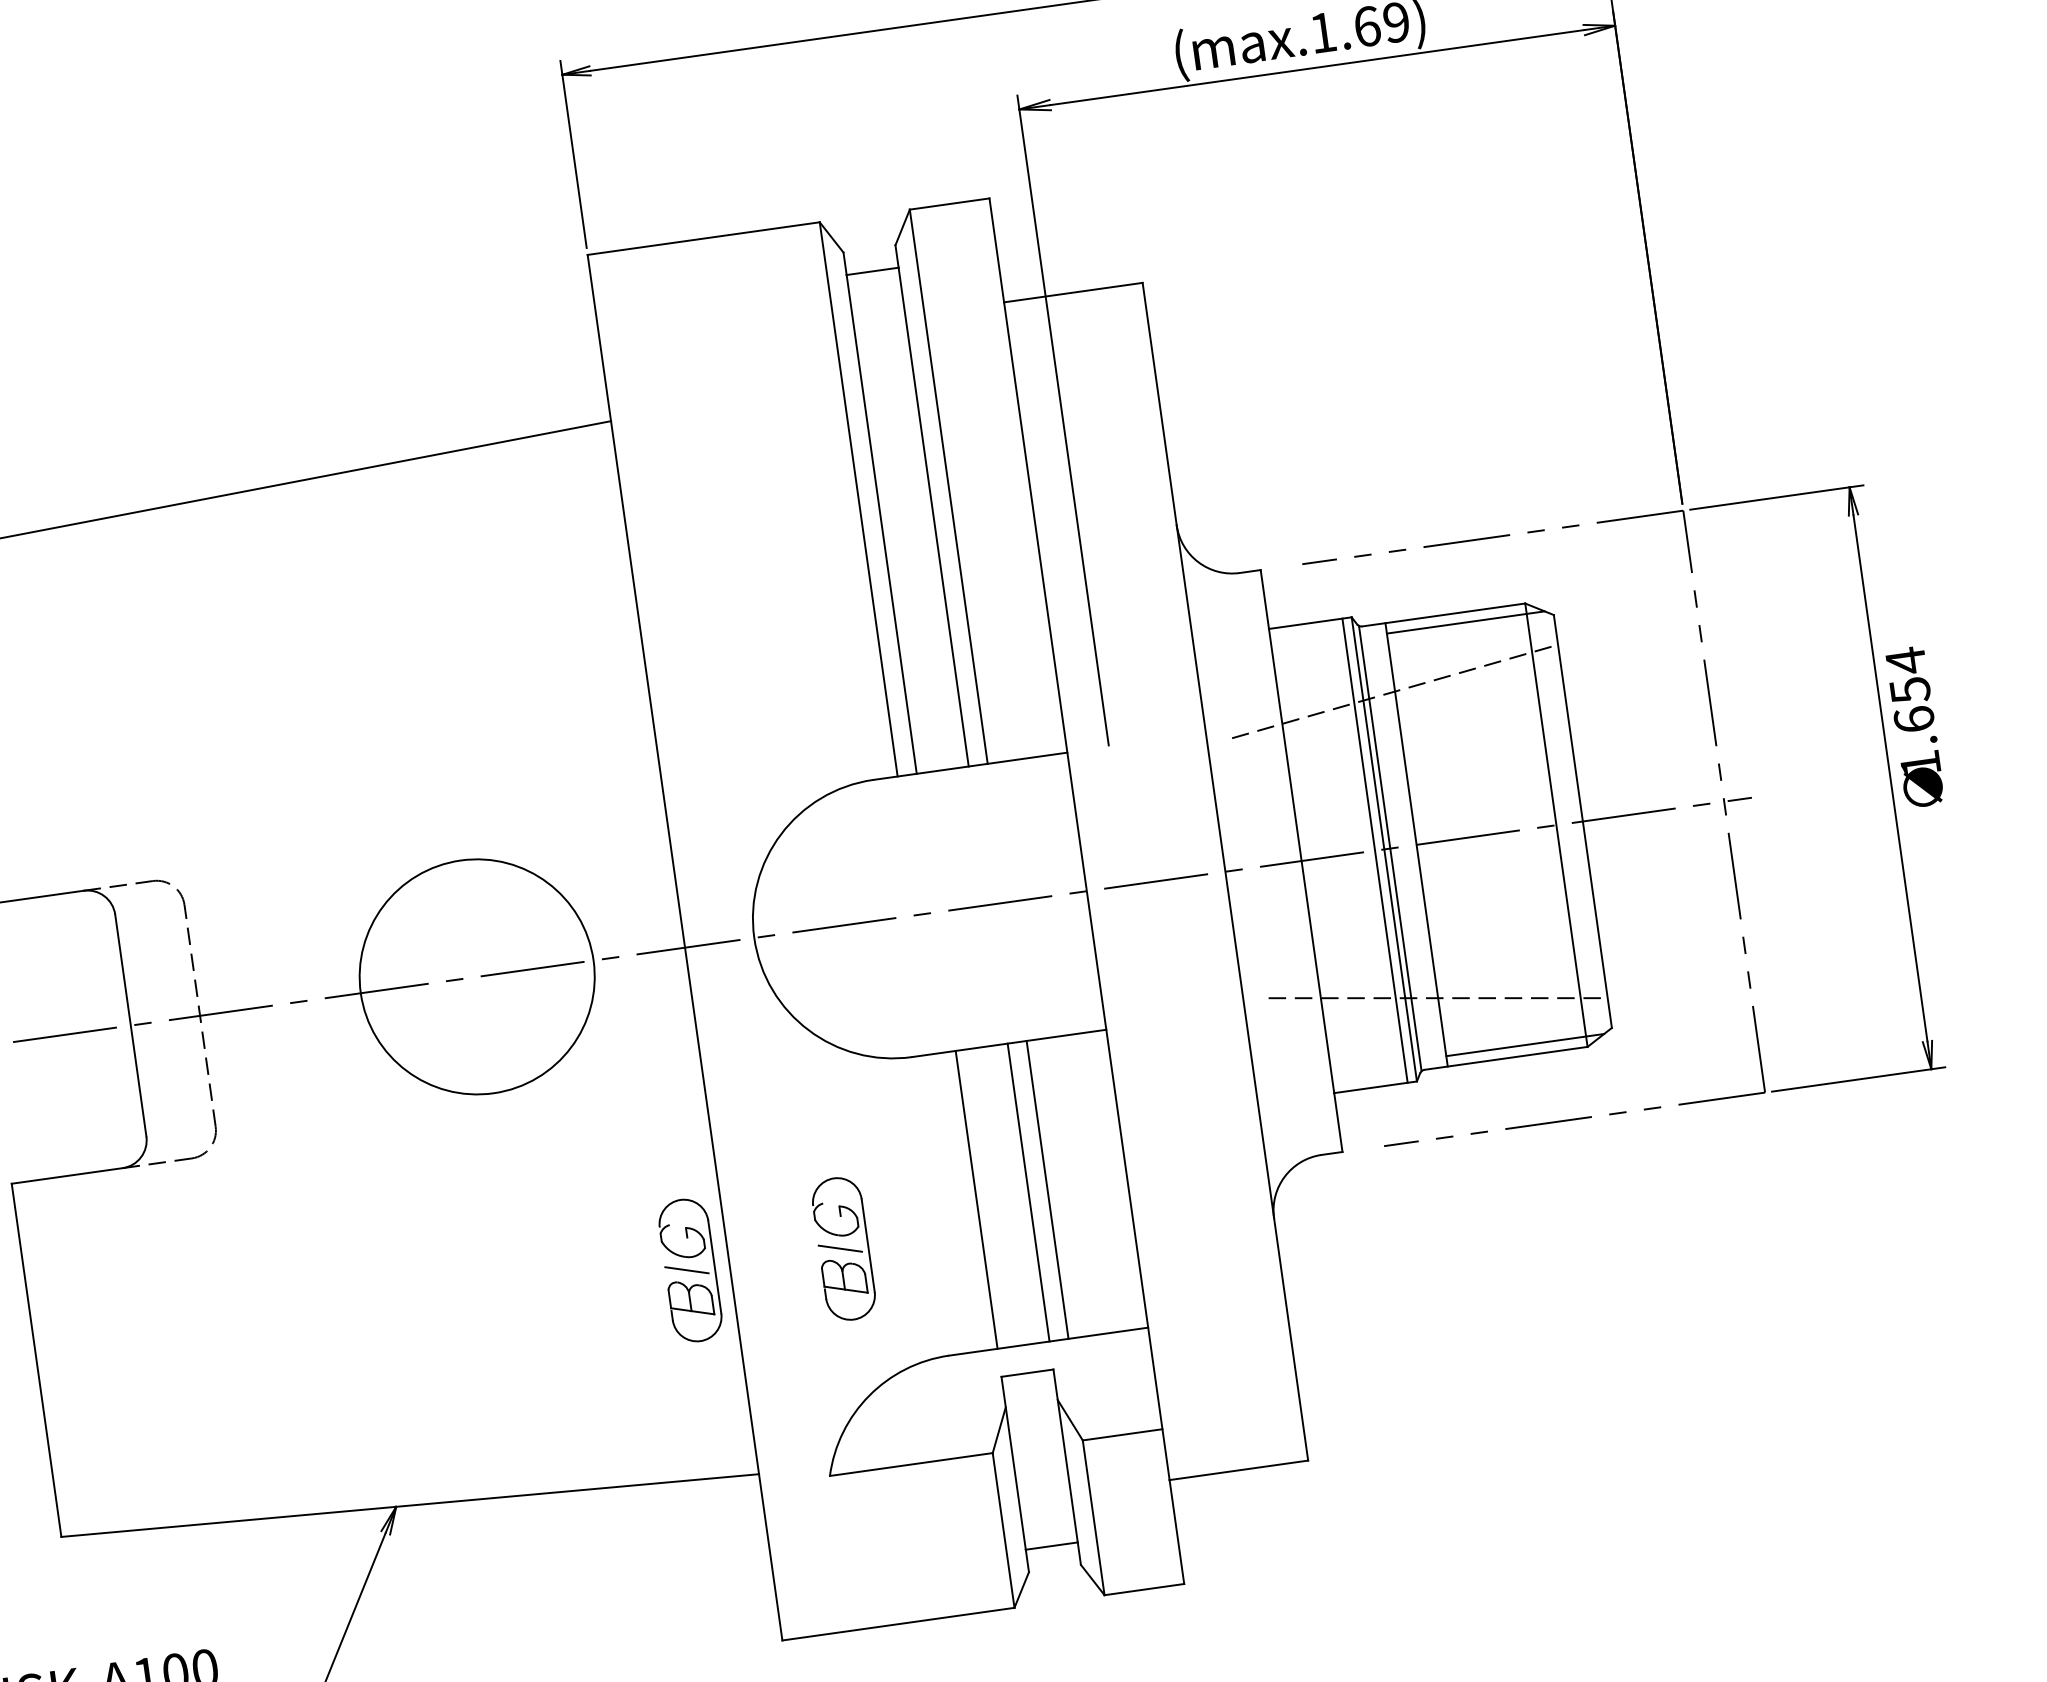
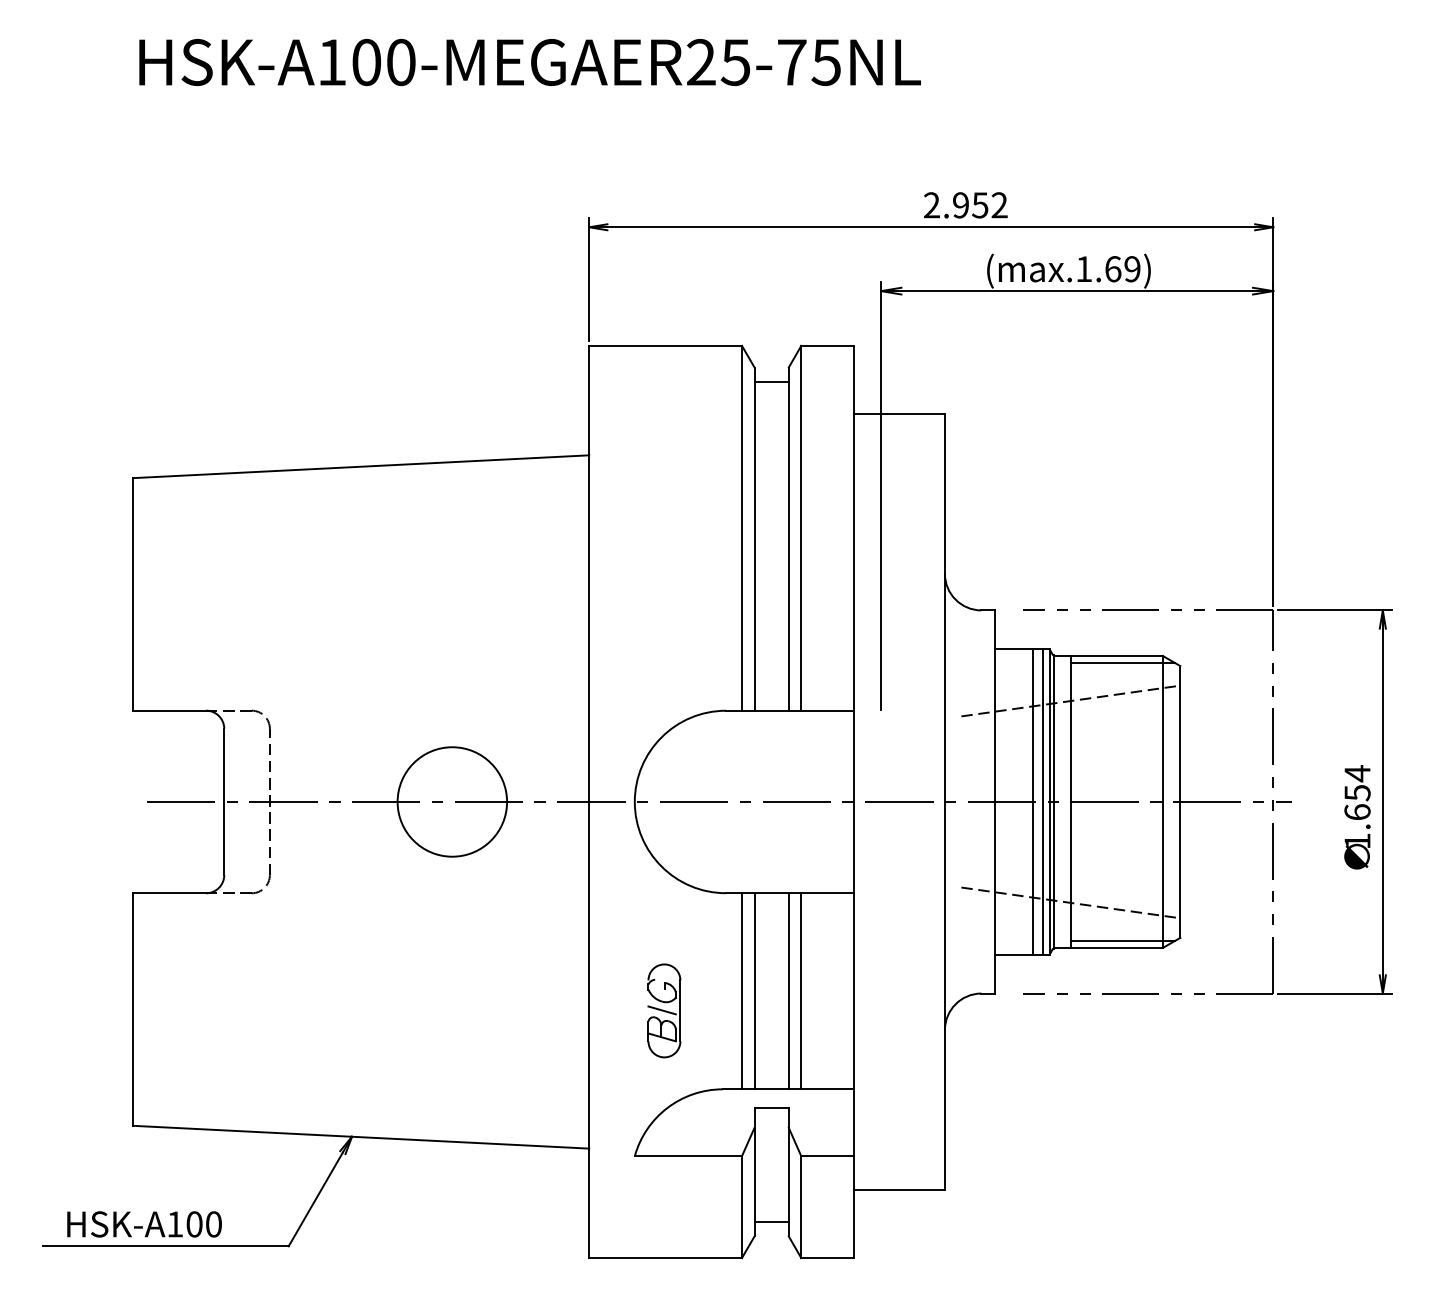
text: (1915, 727) -> (1357, 817), moved
line: (1359, 852) -> (1033, 801), added
circle: (477, 976) -> (452, 801), size x0.71
line: (956, 1203) -> (741, 991), added
part: (690, 1269) -> (563, 1010), removed

